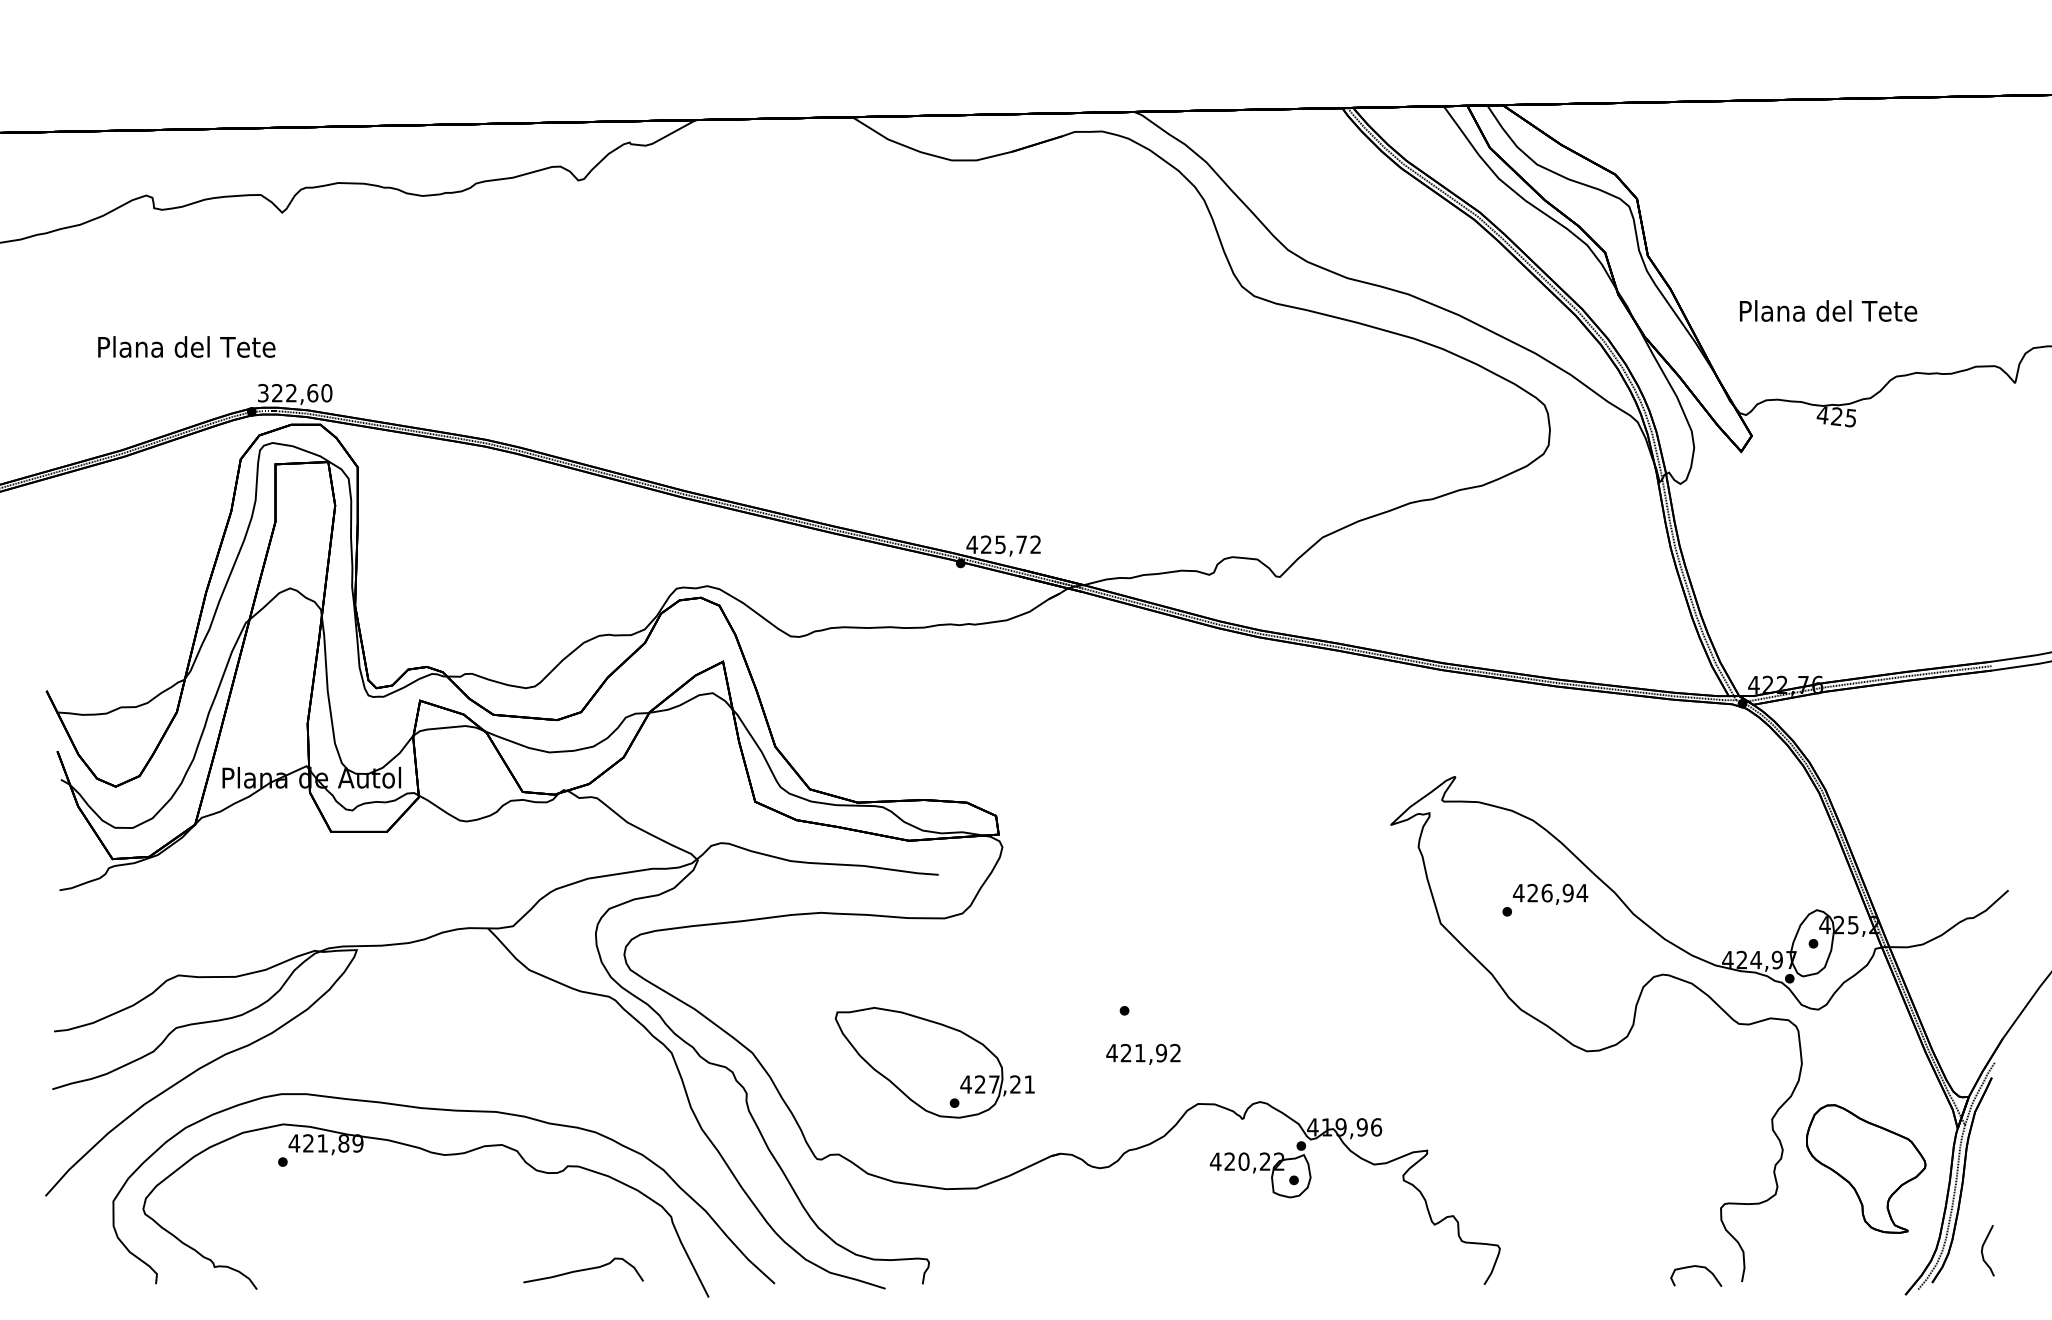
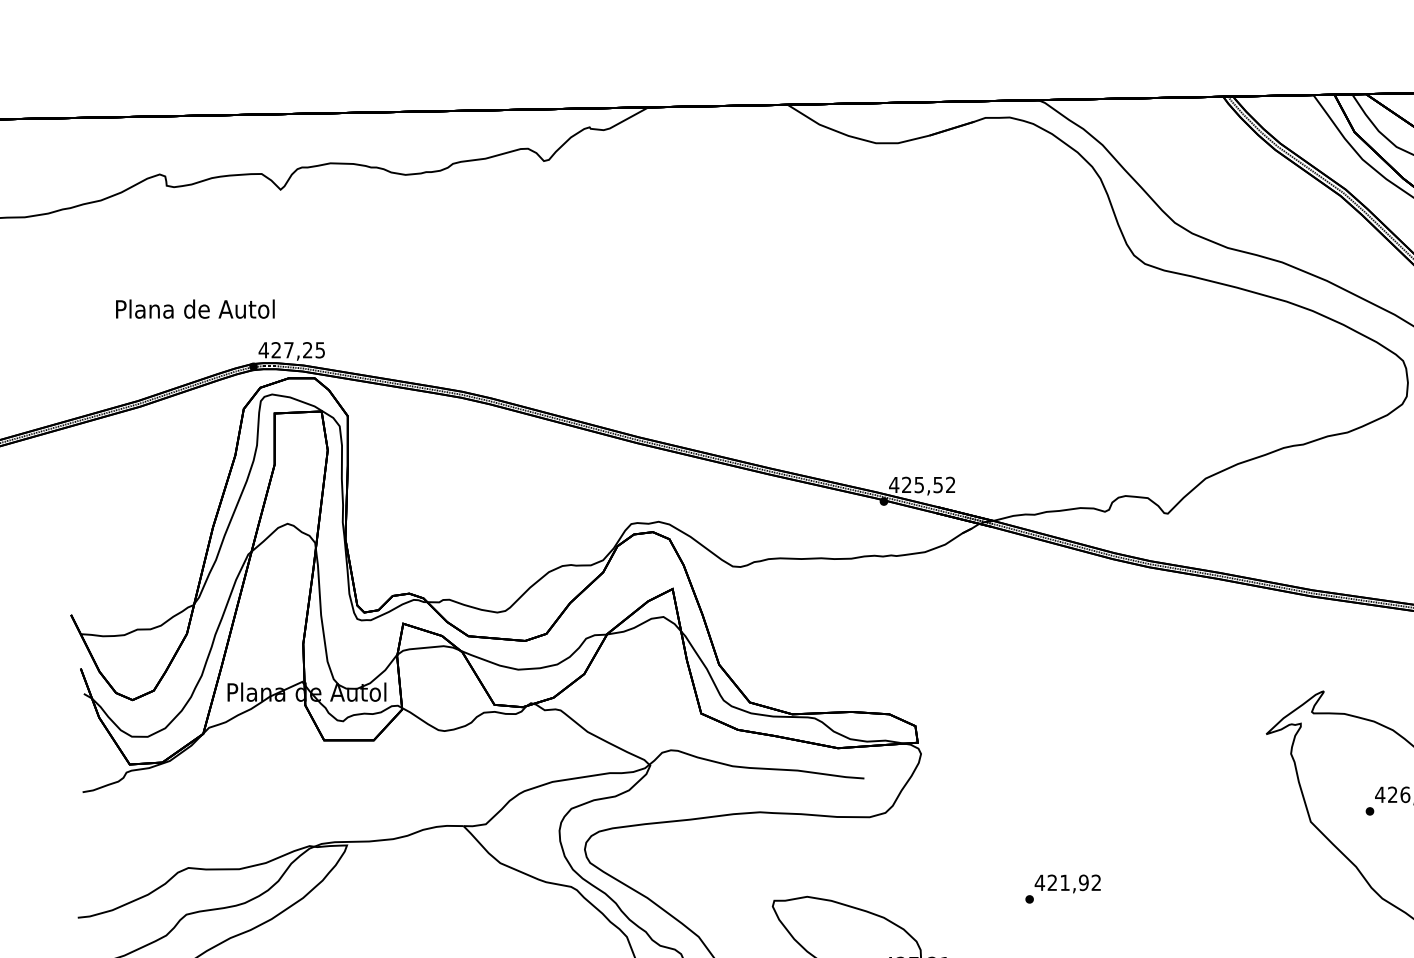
text: (186, 346) -> (195, 308), Plana del Tete -> Plana de Autol
text: (294, 393) -> (291, 350), 322,60 -> 427,25
text: (1021, 544) -> (938, 484), 425,72 -> 425,52
text: (1143, 1053) -> (1067, 883), moved

